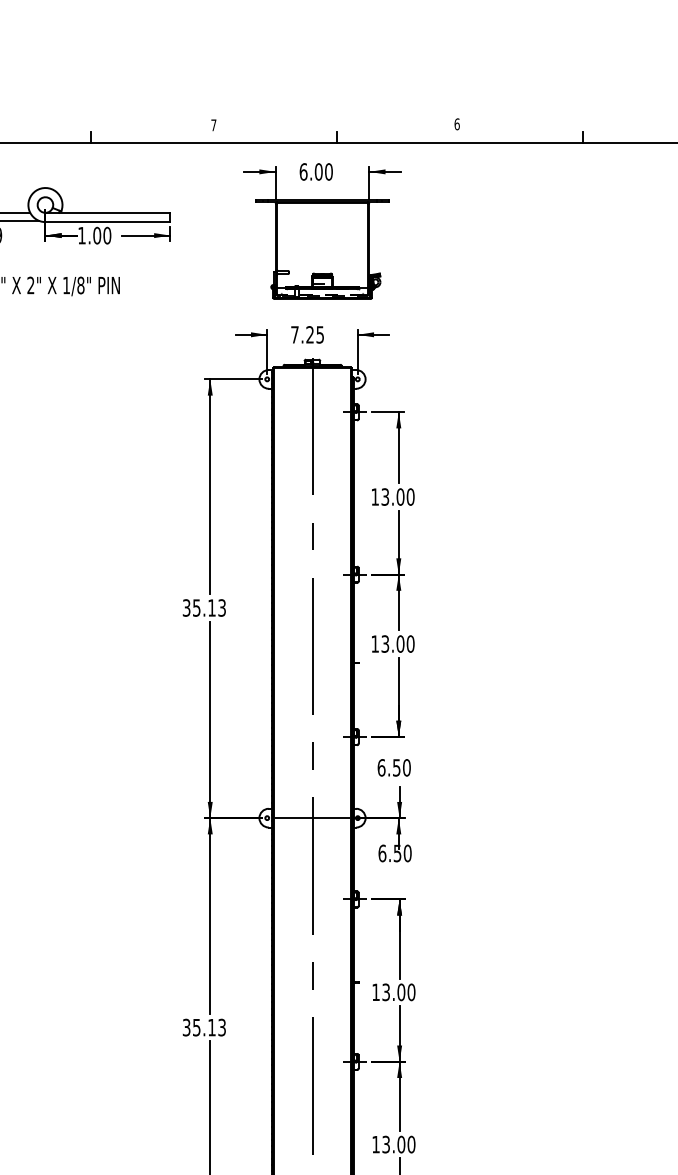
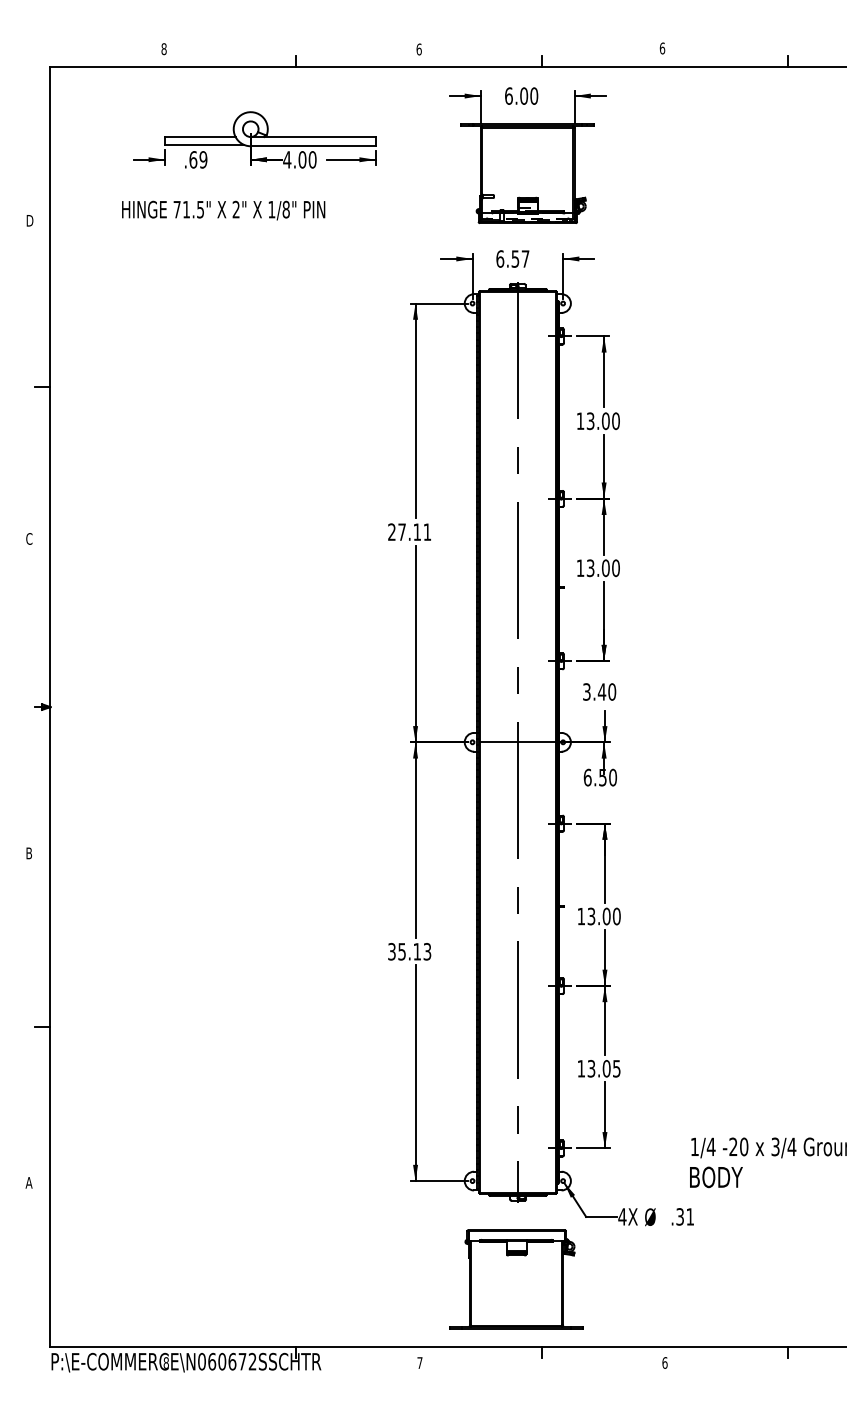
text: (213, 125) -> (418, 49), 7 -> 6
text: (82, 235) -> (287, 159), 1.00 -> 4.00
text: (307, 334) -> (512, 258), 7.25 -> 6.57
text: (204, 608) -> (409, 532), 35.13 -> 27.11
text: (389, 767) -> (594, 691), 6.50 -> 3.40
text: (411, 1144) -> (616, 1068), 13.00 -> 13.05

